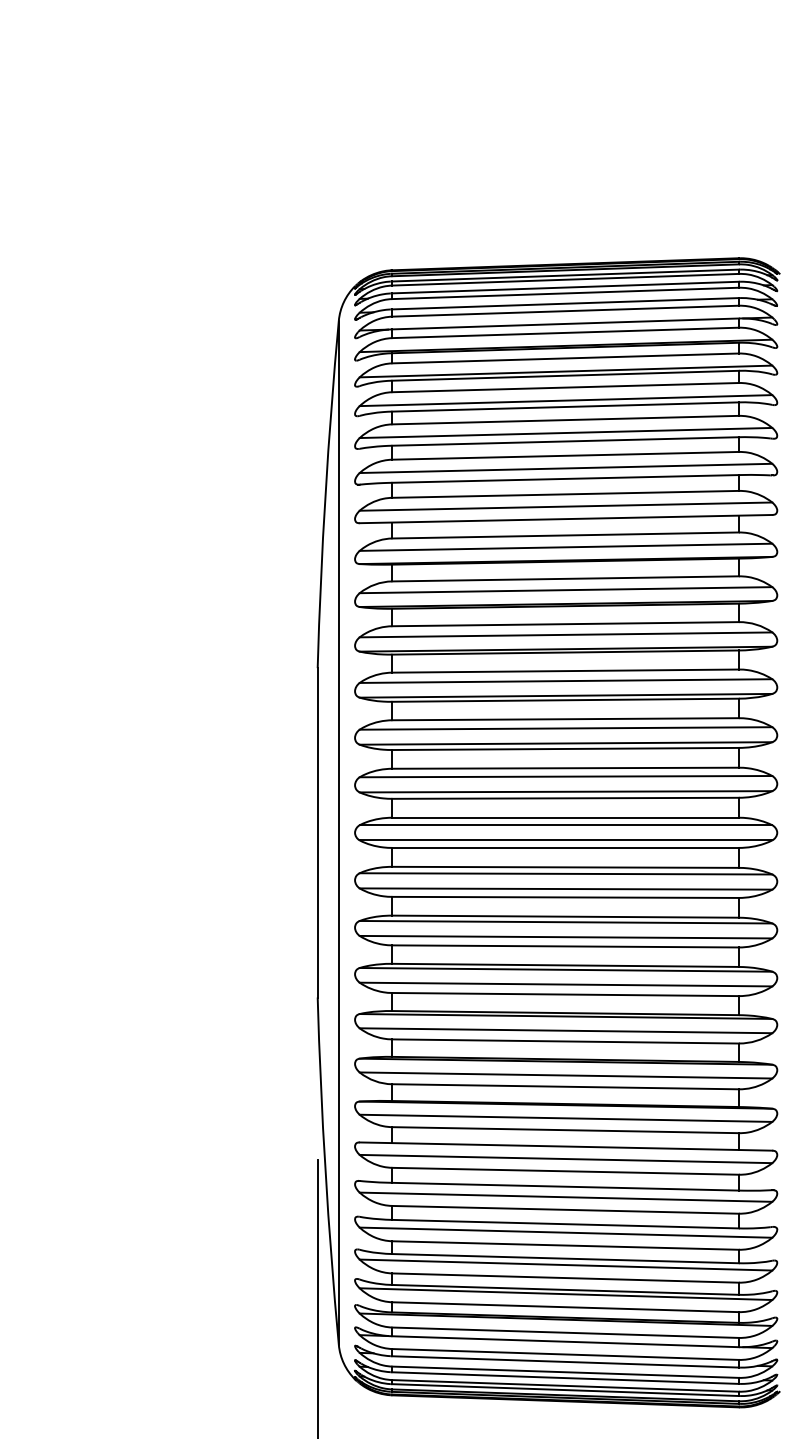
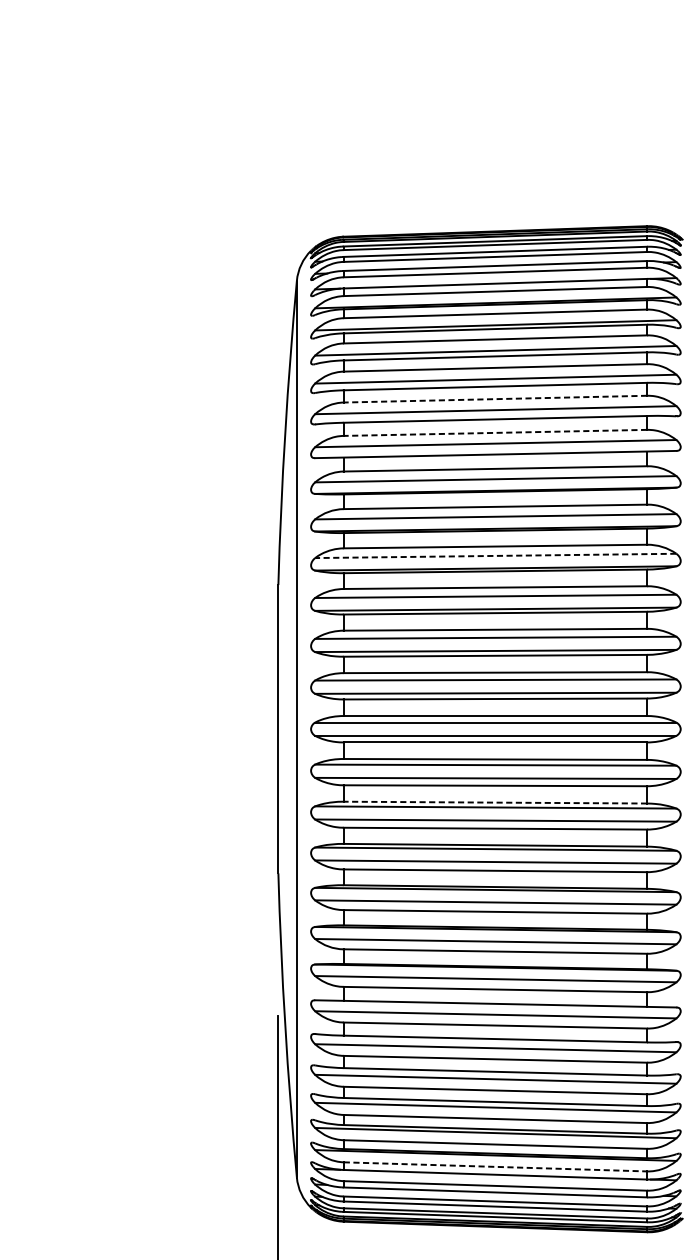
line: (565, 455) -> (495, 398), solid -> dashed
line: (565, 494) -> (495, 433), solid -> dashed
line: (565, 634) -> (495, 555), solid -> dashed
line: (565, 916) -> (495, 802), solid -> dashed
line: (566, 1332) -> (496, 1166), solid -> dashed

